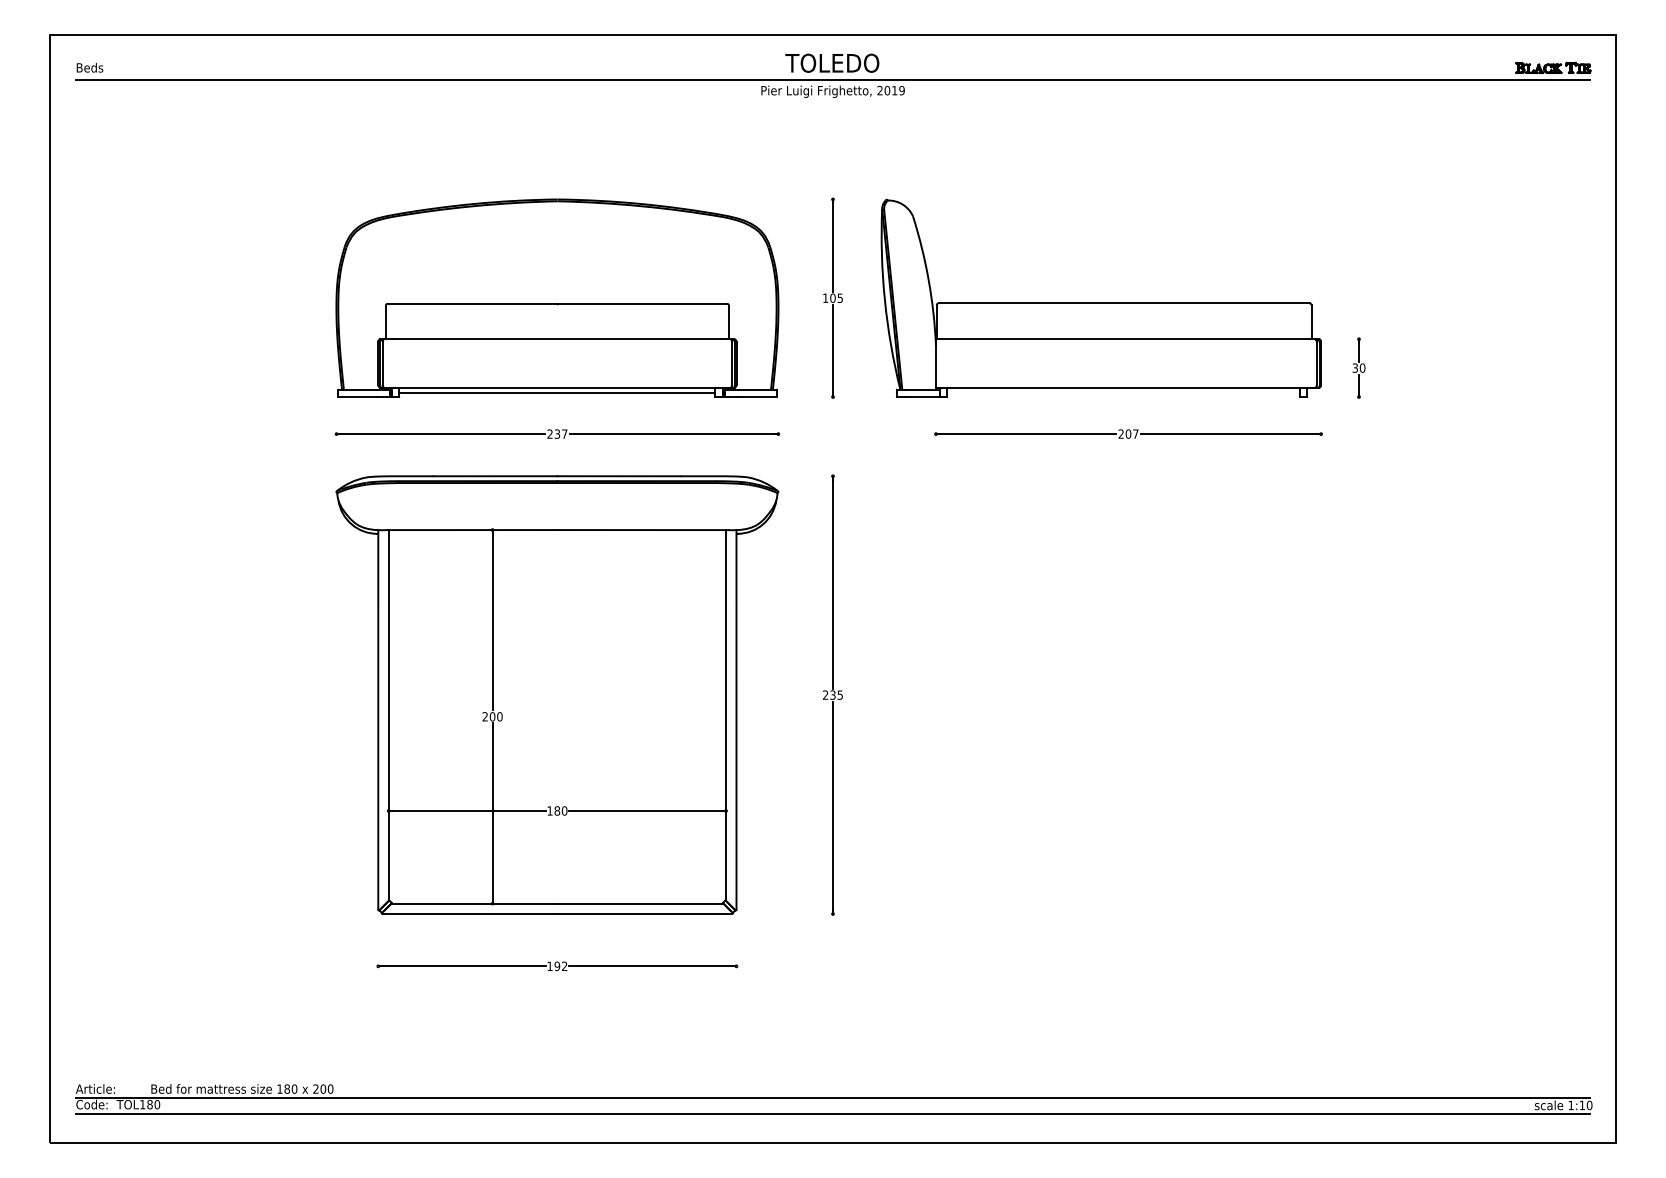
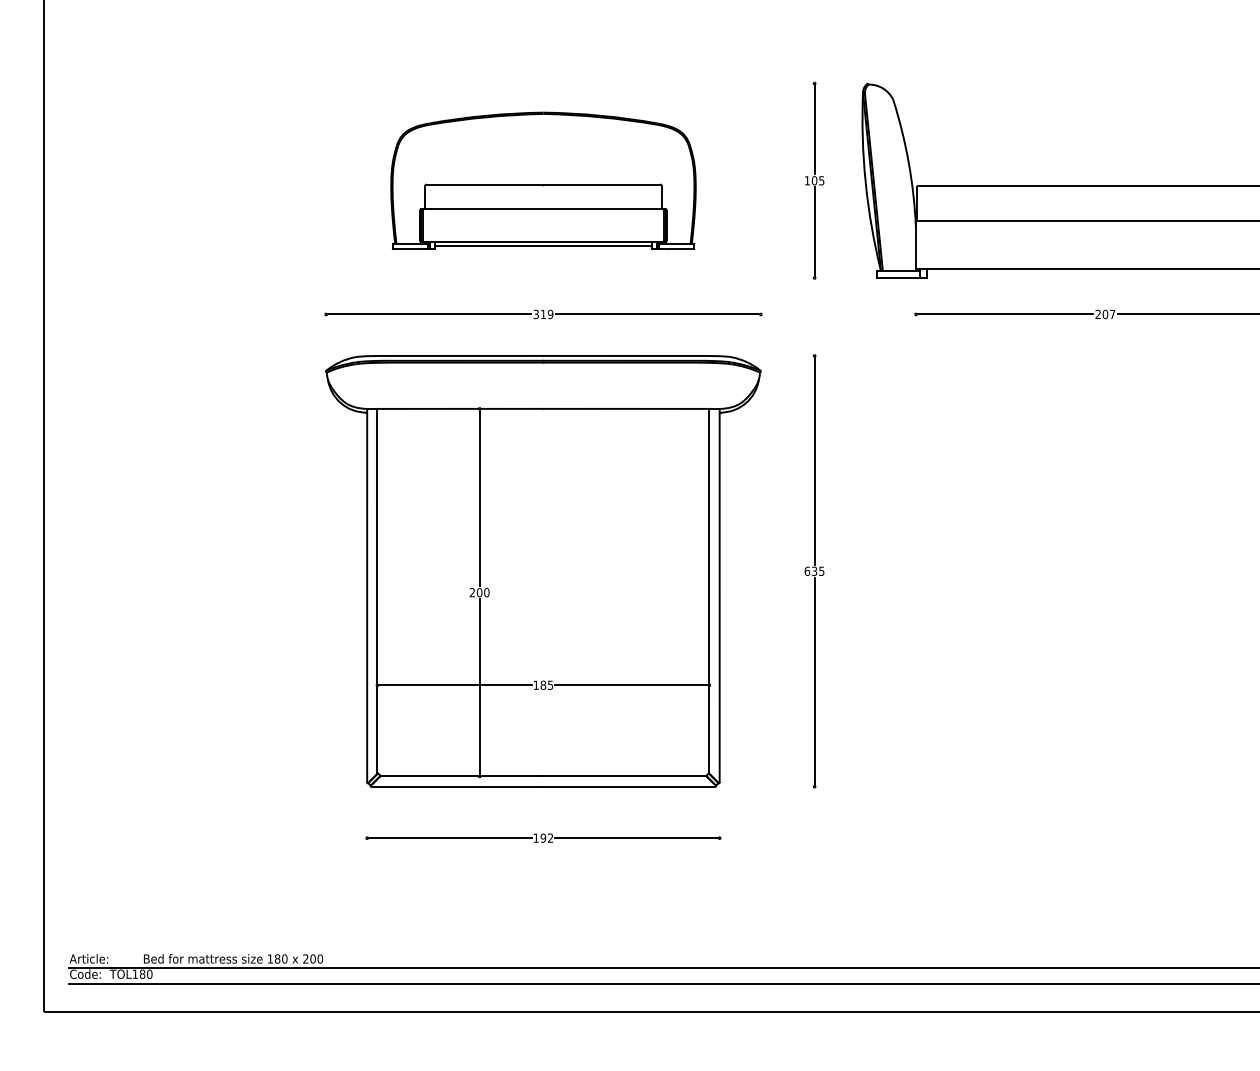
part: (557, 297) -> (543, 180), size x0.7
text: (557, 433) -> (543, 313), 237 -> 319
text: (825, 694) -> (807, 570), 235 -> 635
text: (564, 810) -> (550, 684), 180 -> 185

